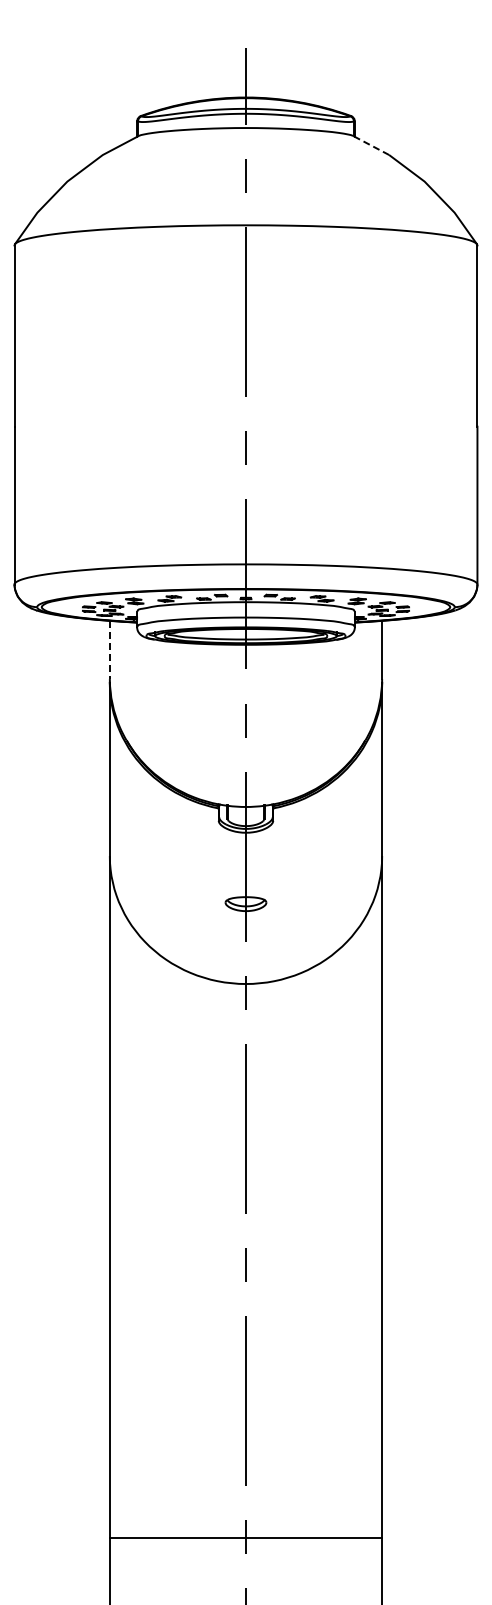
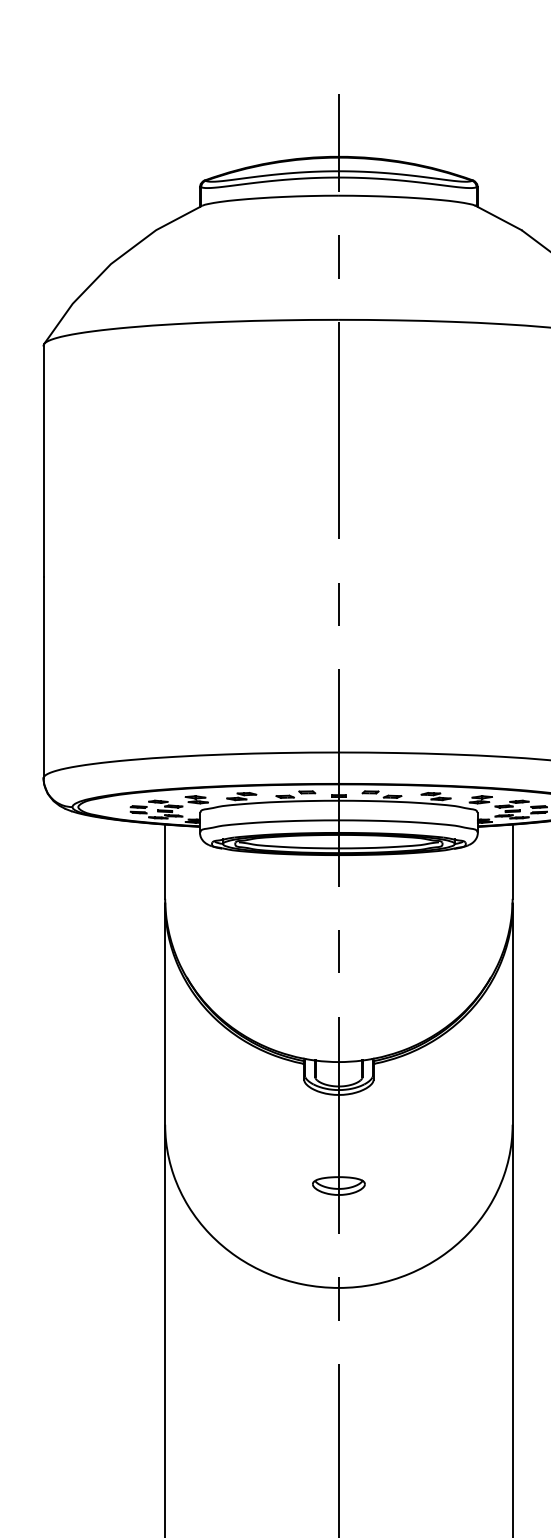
line: (370, 145) -> (497, 218), dashed -> solid
line: (109, 650) -> (164, 862), dashed -> solid

